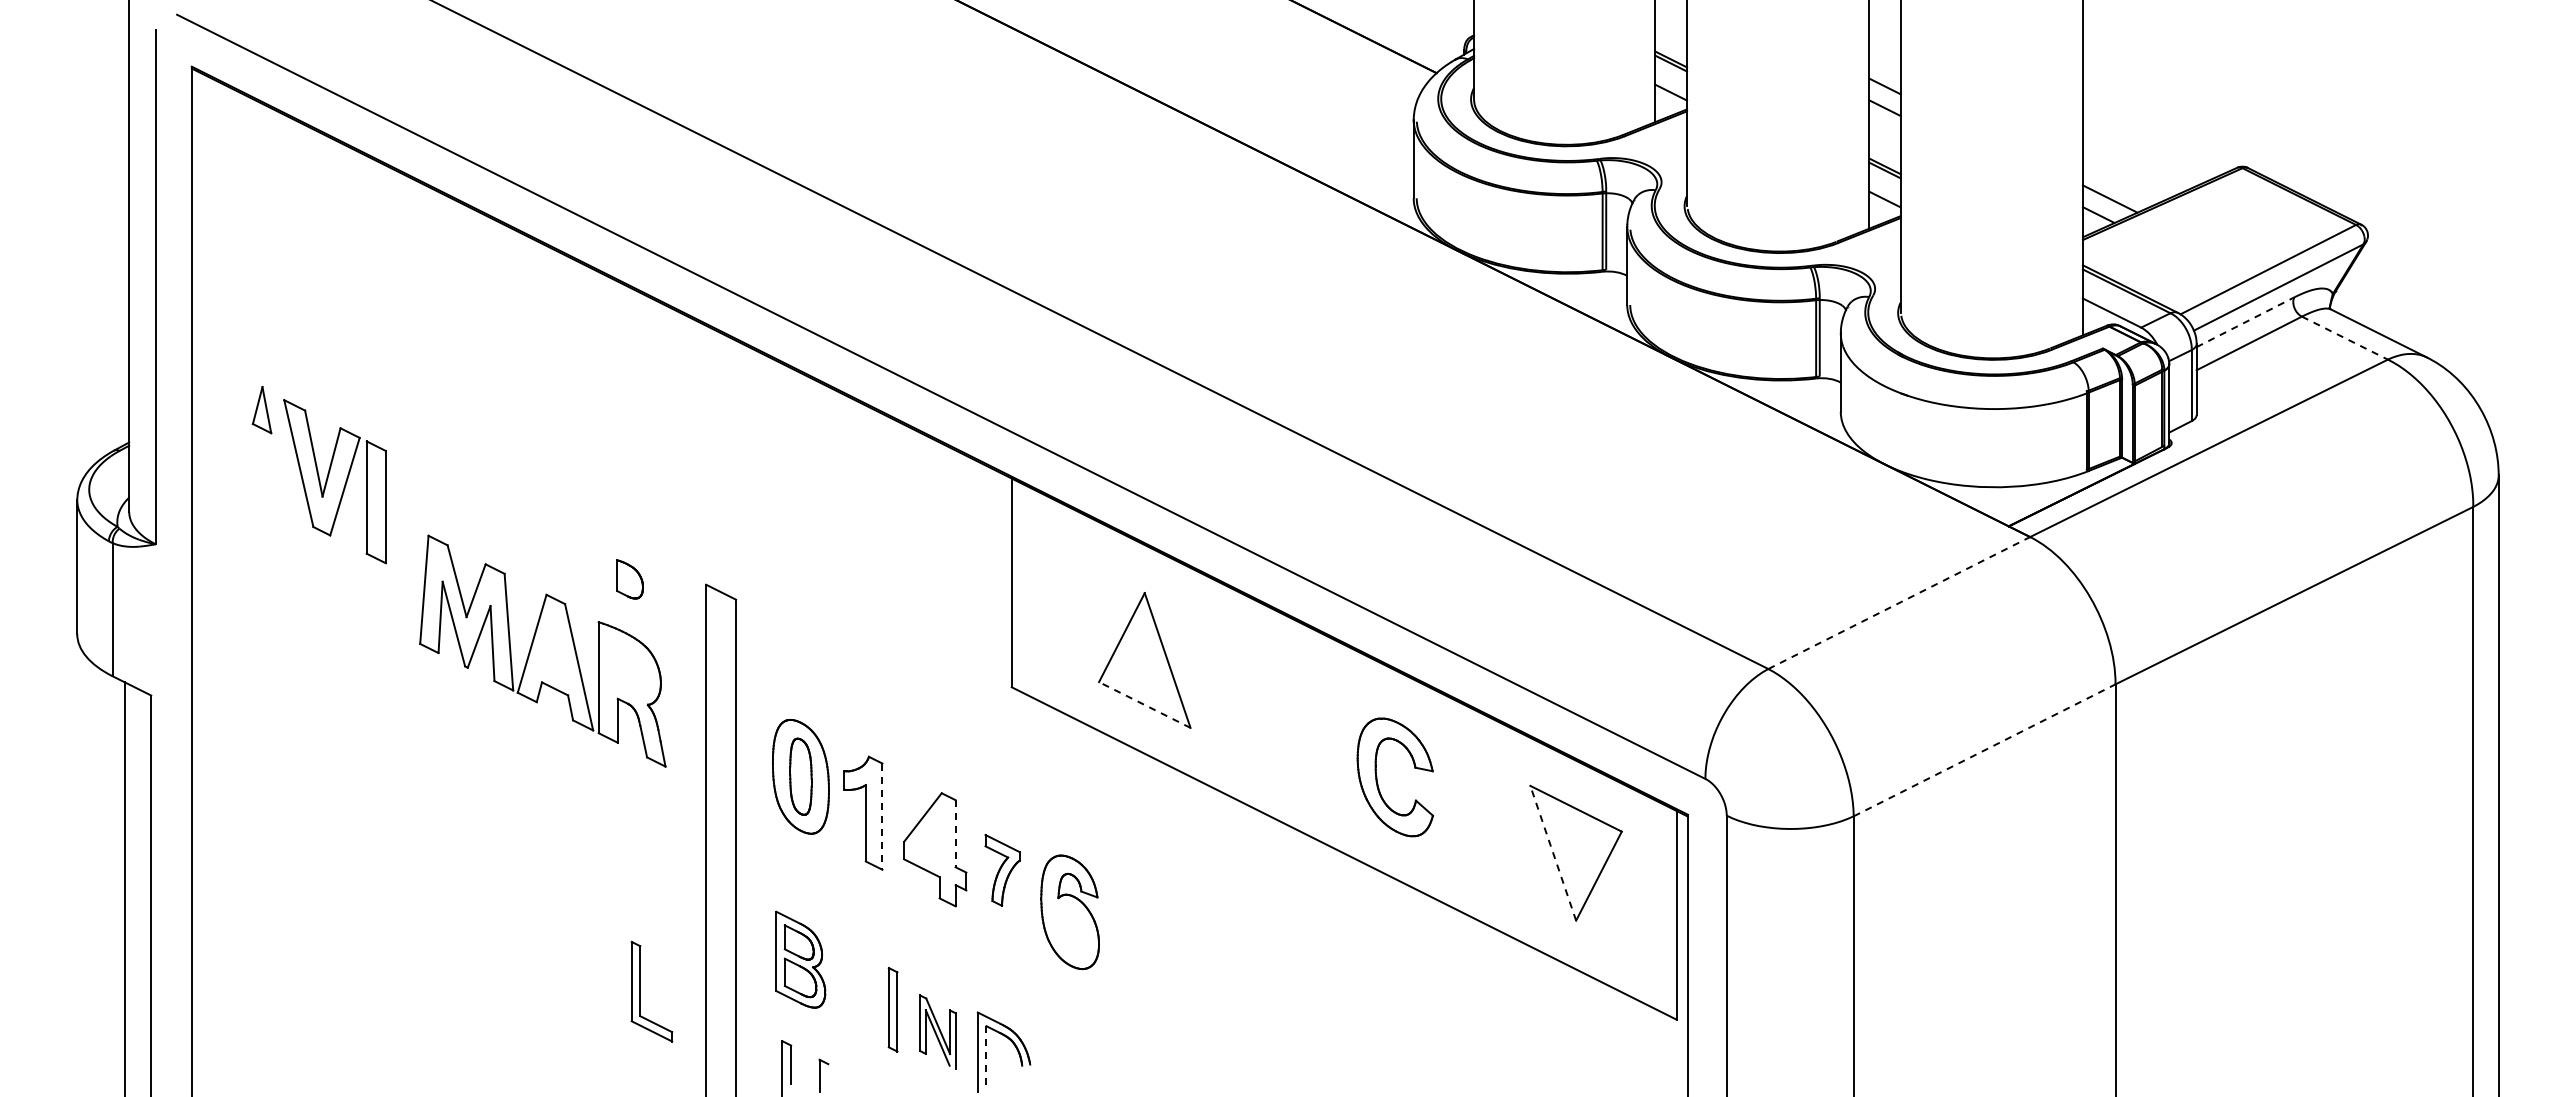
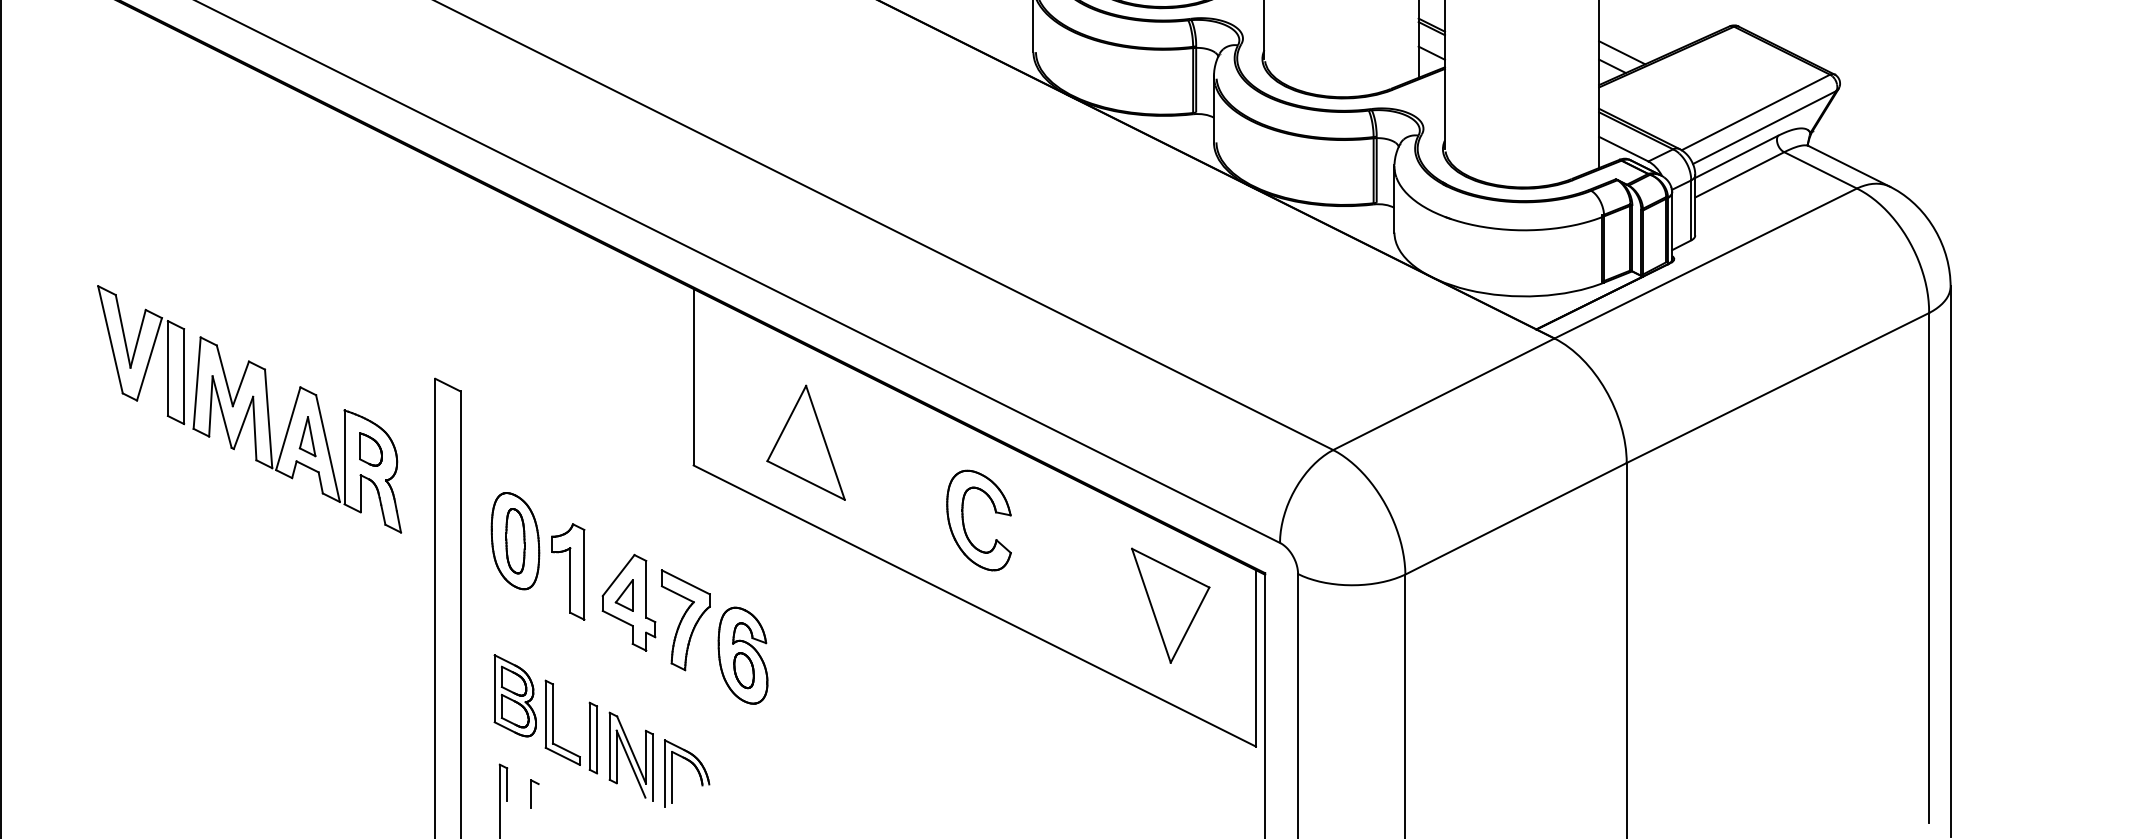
line: (2245, 322) -> (1736, 157), dashed -> solid
line: (2345, 338) -> (1821, 170), dashed -> solid
part: (261, 410) -> (307, 436), moved
part: (334, 481) -> (140, 354), moved
part: (629, 579) -> (370, 449), moved
line: (1899, 603) -> (1444, 394), dashed -> solid
line: (1144, 704) -> (805, 480), dashed -> solid
line: (1984, 750) -> (1515, 518), dashed -> solid
part: (1377, 777) -> (963, 520), moved
line: (882, 817) -> (584, 575), dashed -> solid
line: (955, 833) -> (646, 589), dashed -> solid
part: (929, 841) -> (624, 595), added
line: (1553, 852) -> (1151, 605), dashed -> solid
part: (1002, 870) -> (685, 620), size x1.67
part: (1070, 929) -> (743, 670), added
part: (640, 991) -> (553, 722), moved
part: (937, 1031) -> (630, 756), size x1.43
line: (986, 1056) -> (672, 777), dashed -> solid

